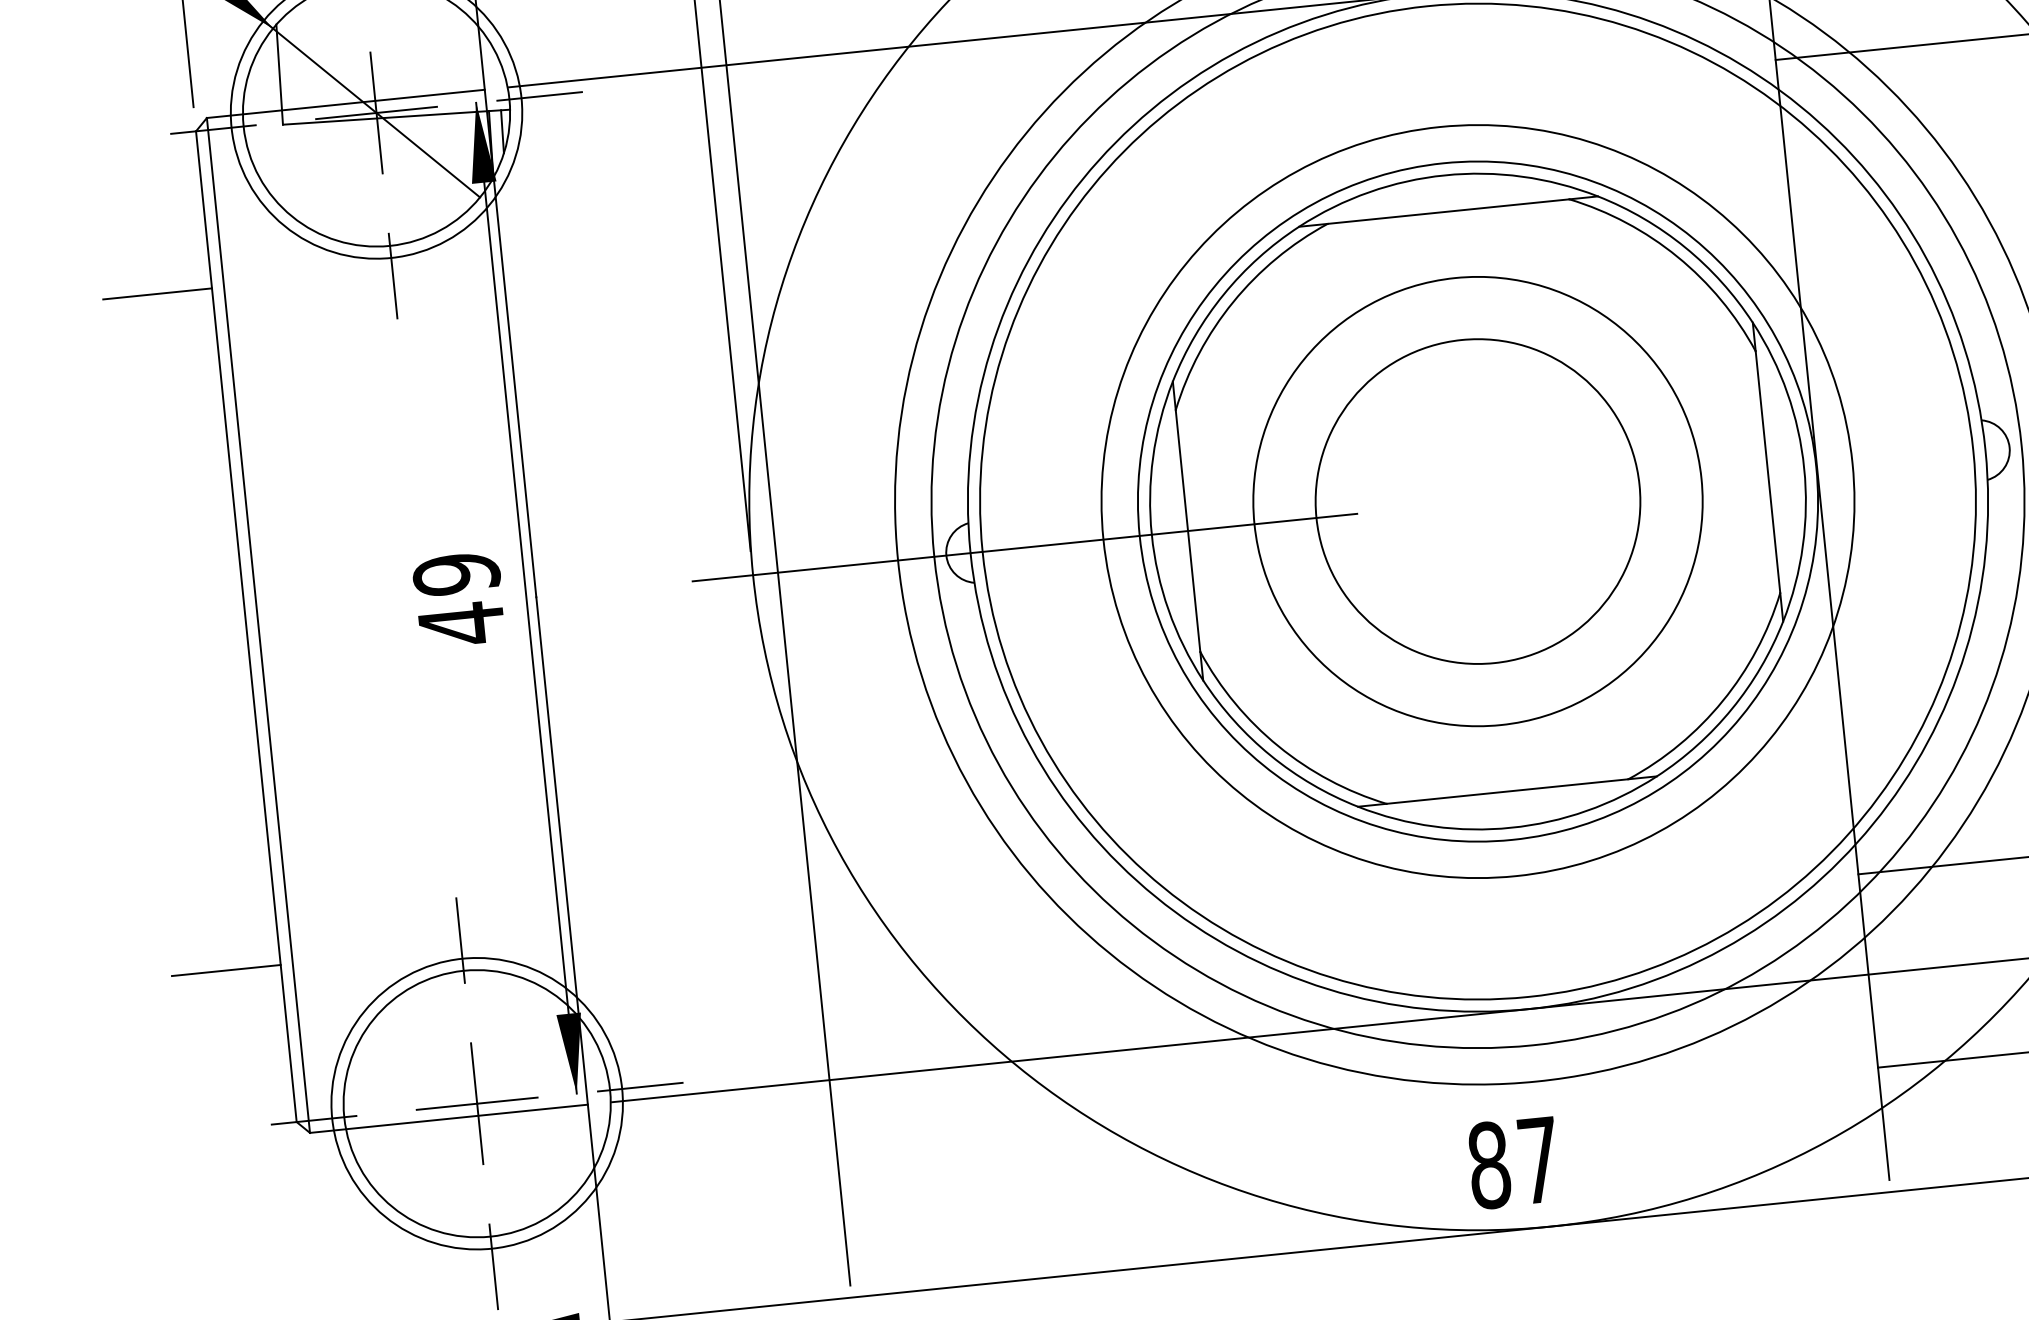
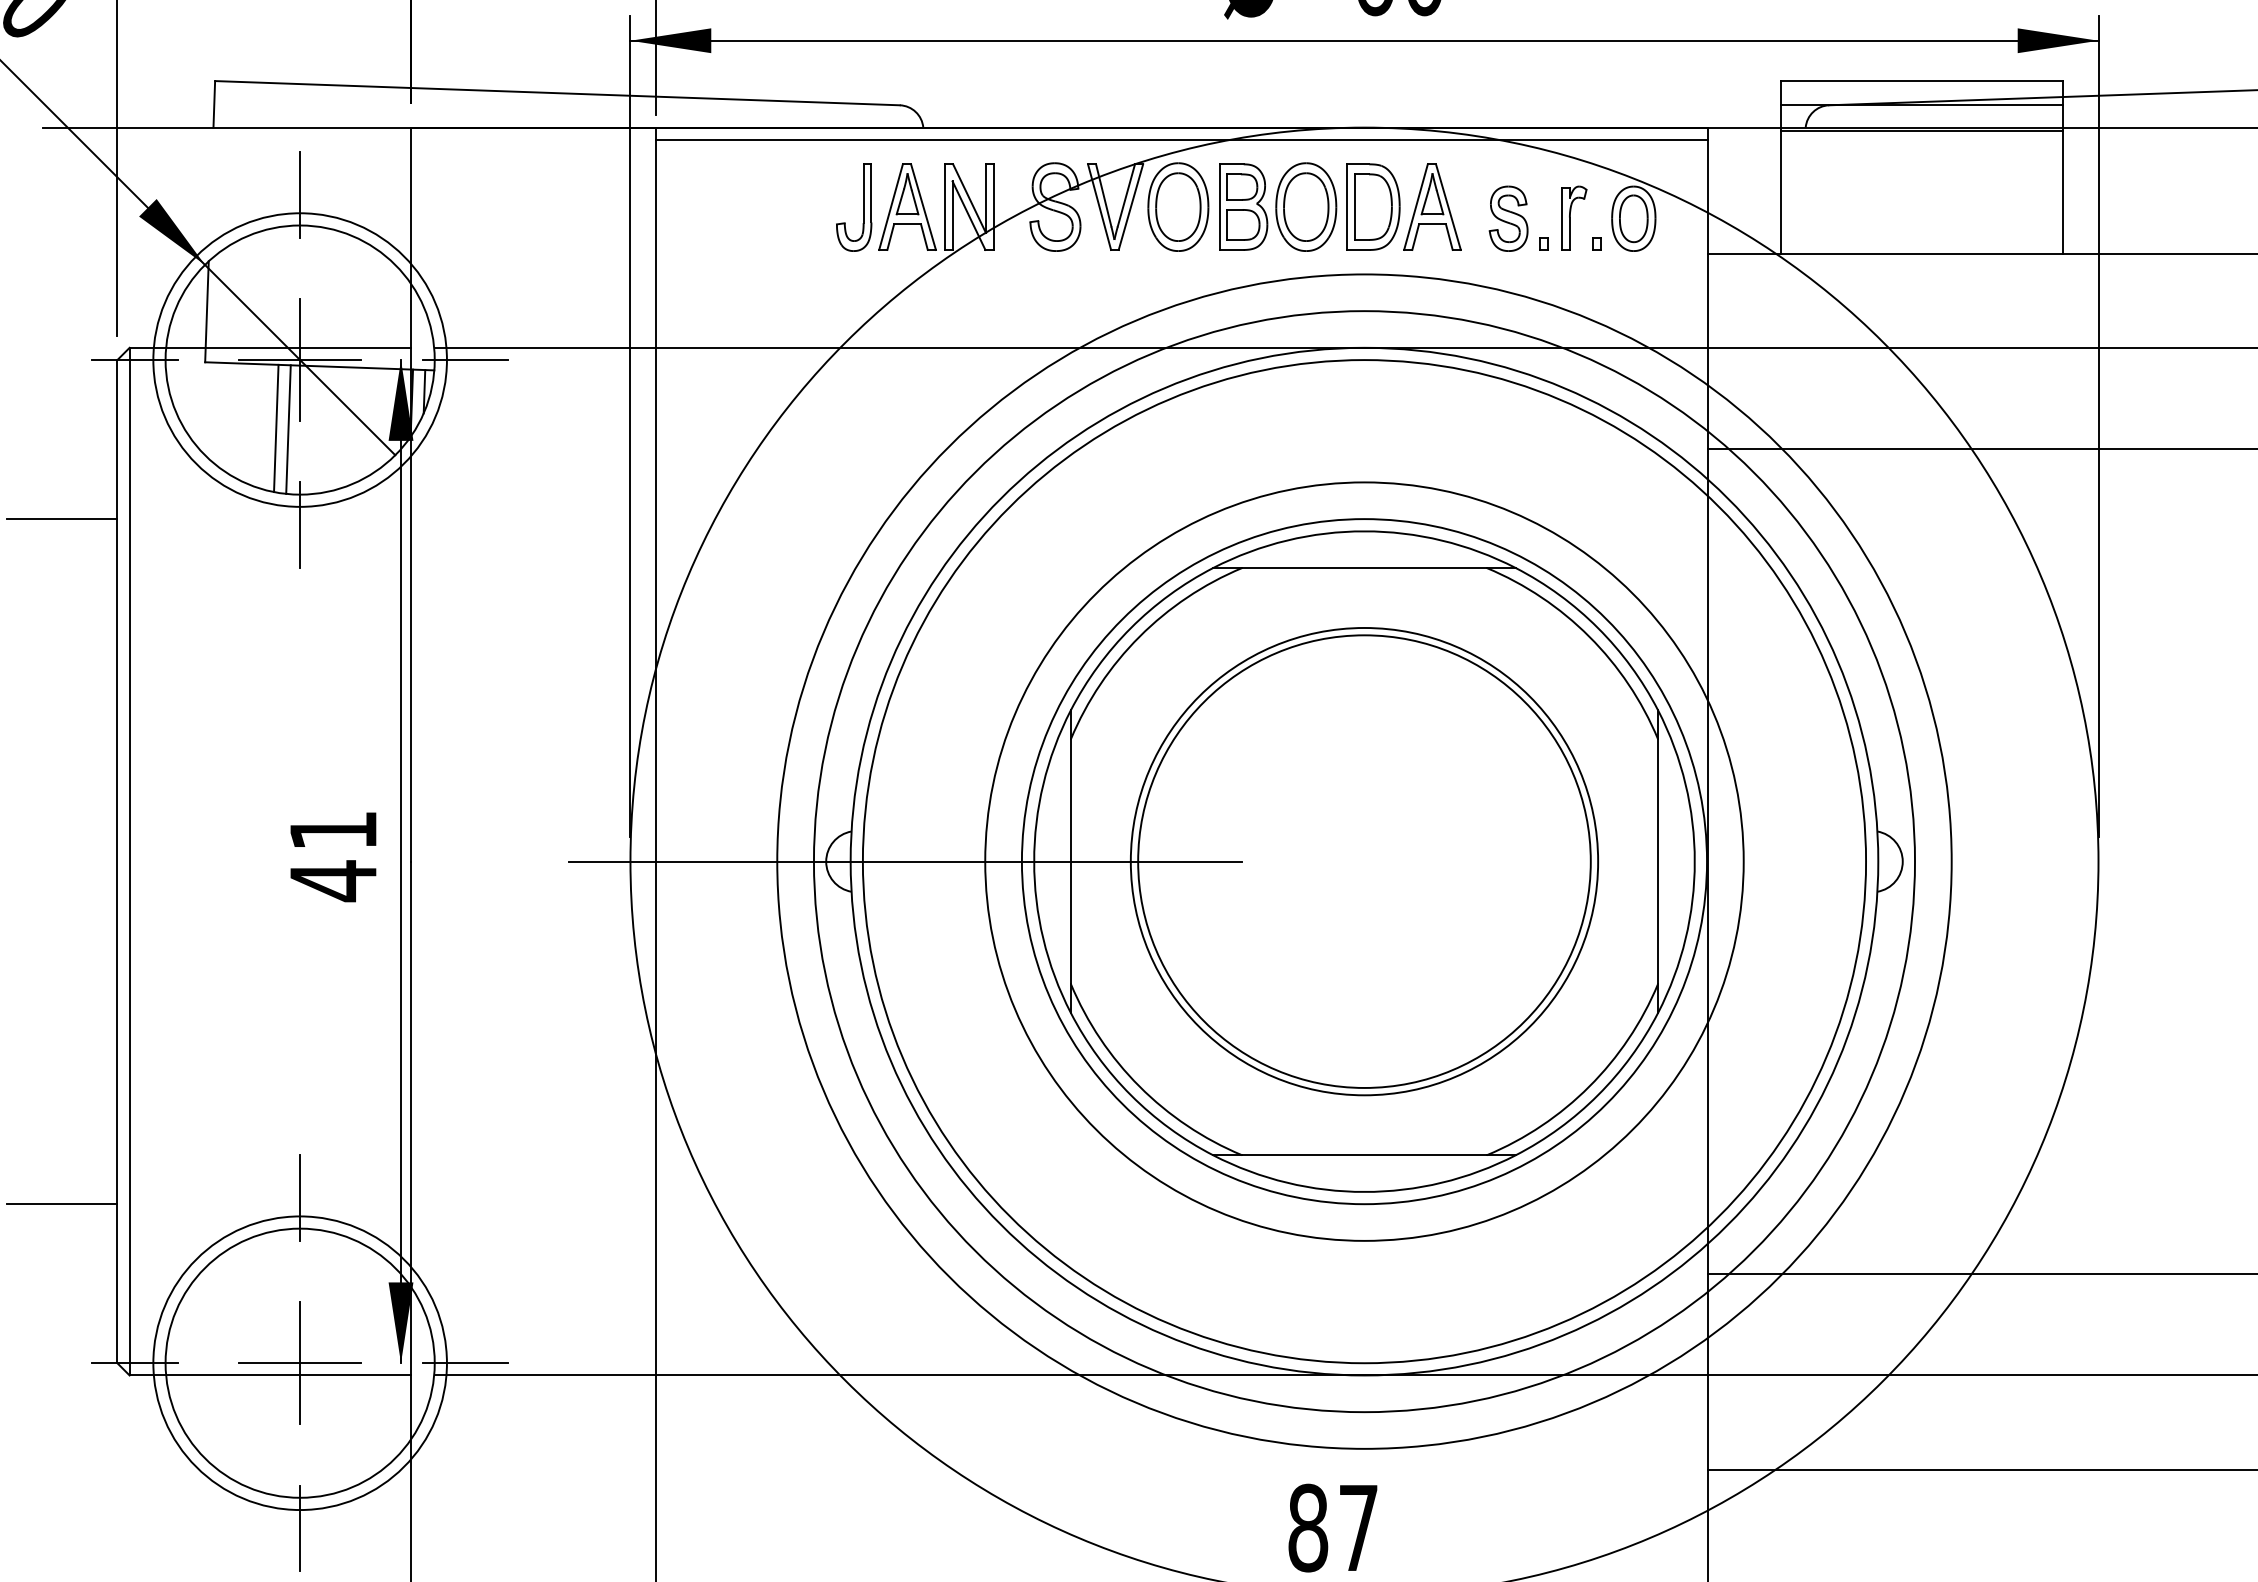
line: (360, 182) -> (276, 428), added
line: (371, 182) -> (288, 429), added
circle: (1478, 501) -> (1364, 861), size x1.43
text: (456, 574) -> (333, 830), 49 -> 41

